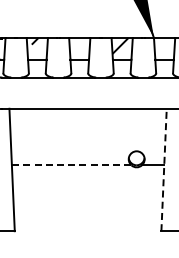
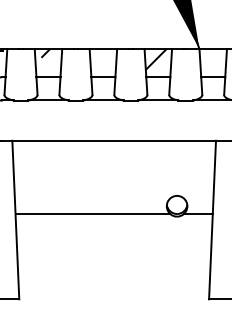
line: (71, 165) -> (92, 214), dashed -> solid
line: (164, 169) -> (213, 219), dashed -> solid

